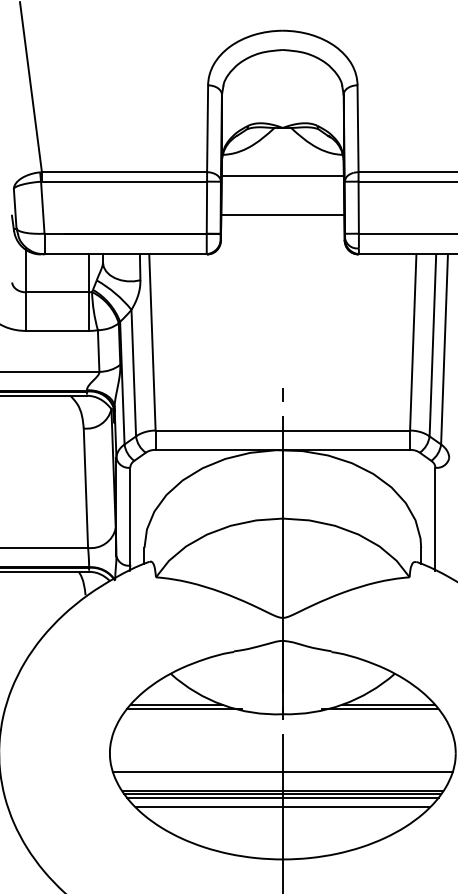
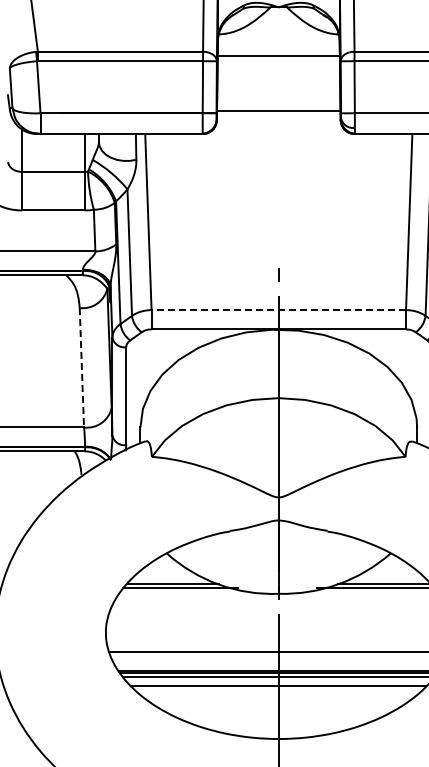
line: (282, 214) -> (278, 111), moved
line: (282, 430) -> (278, 310), solid -> dashed
line: (85, 488) -> (81, 368), solid -> dashed

